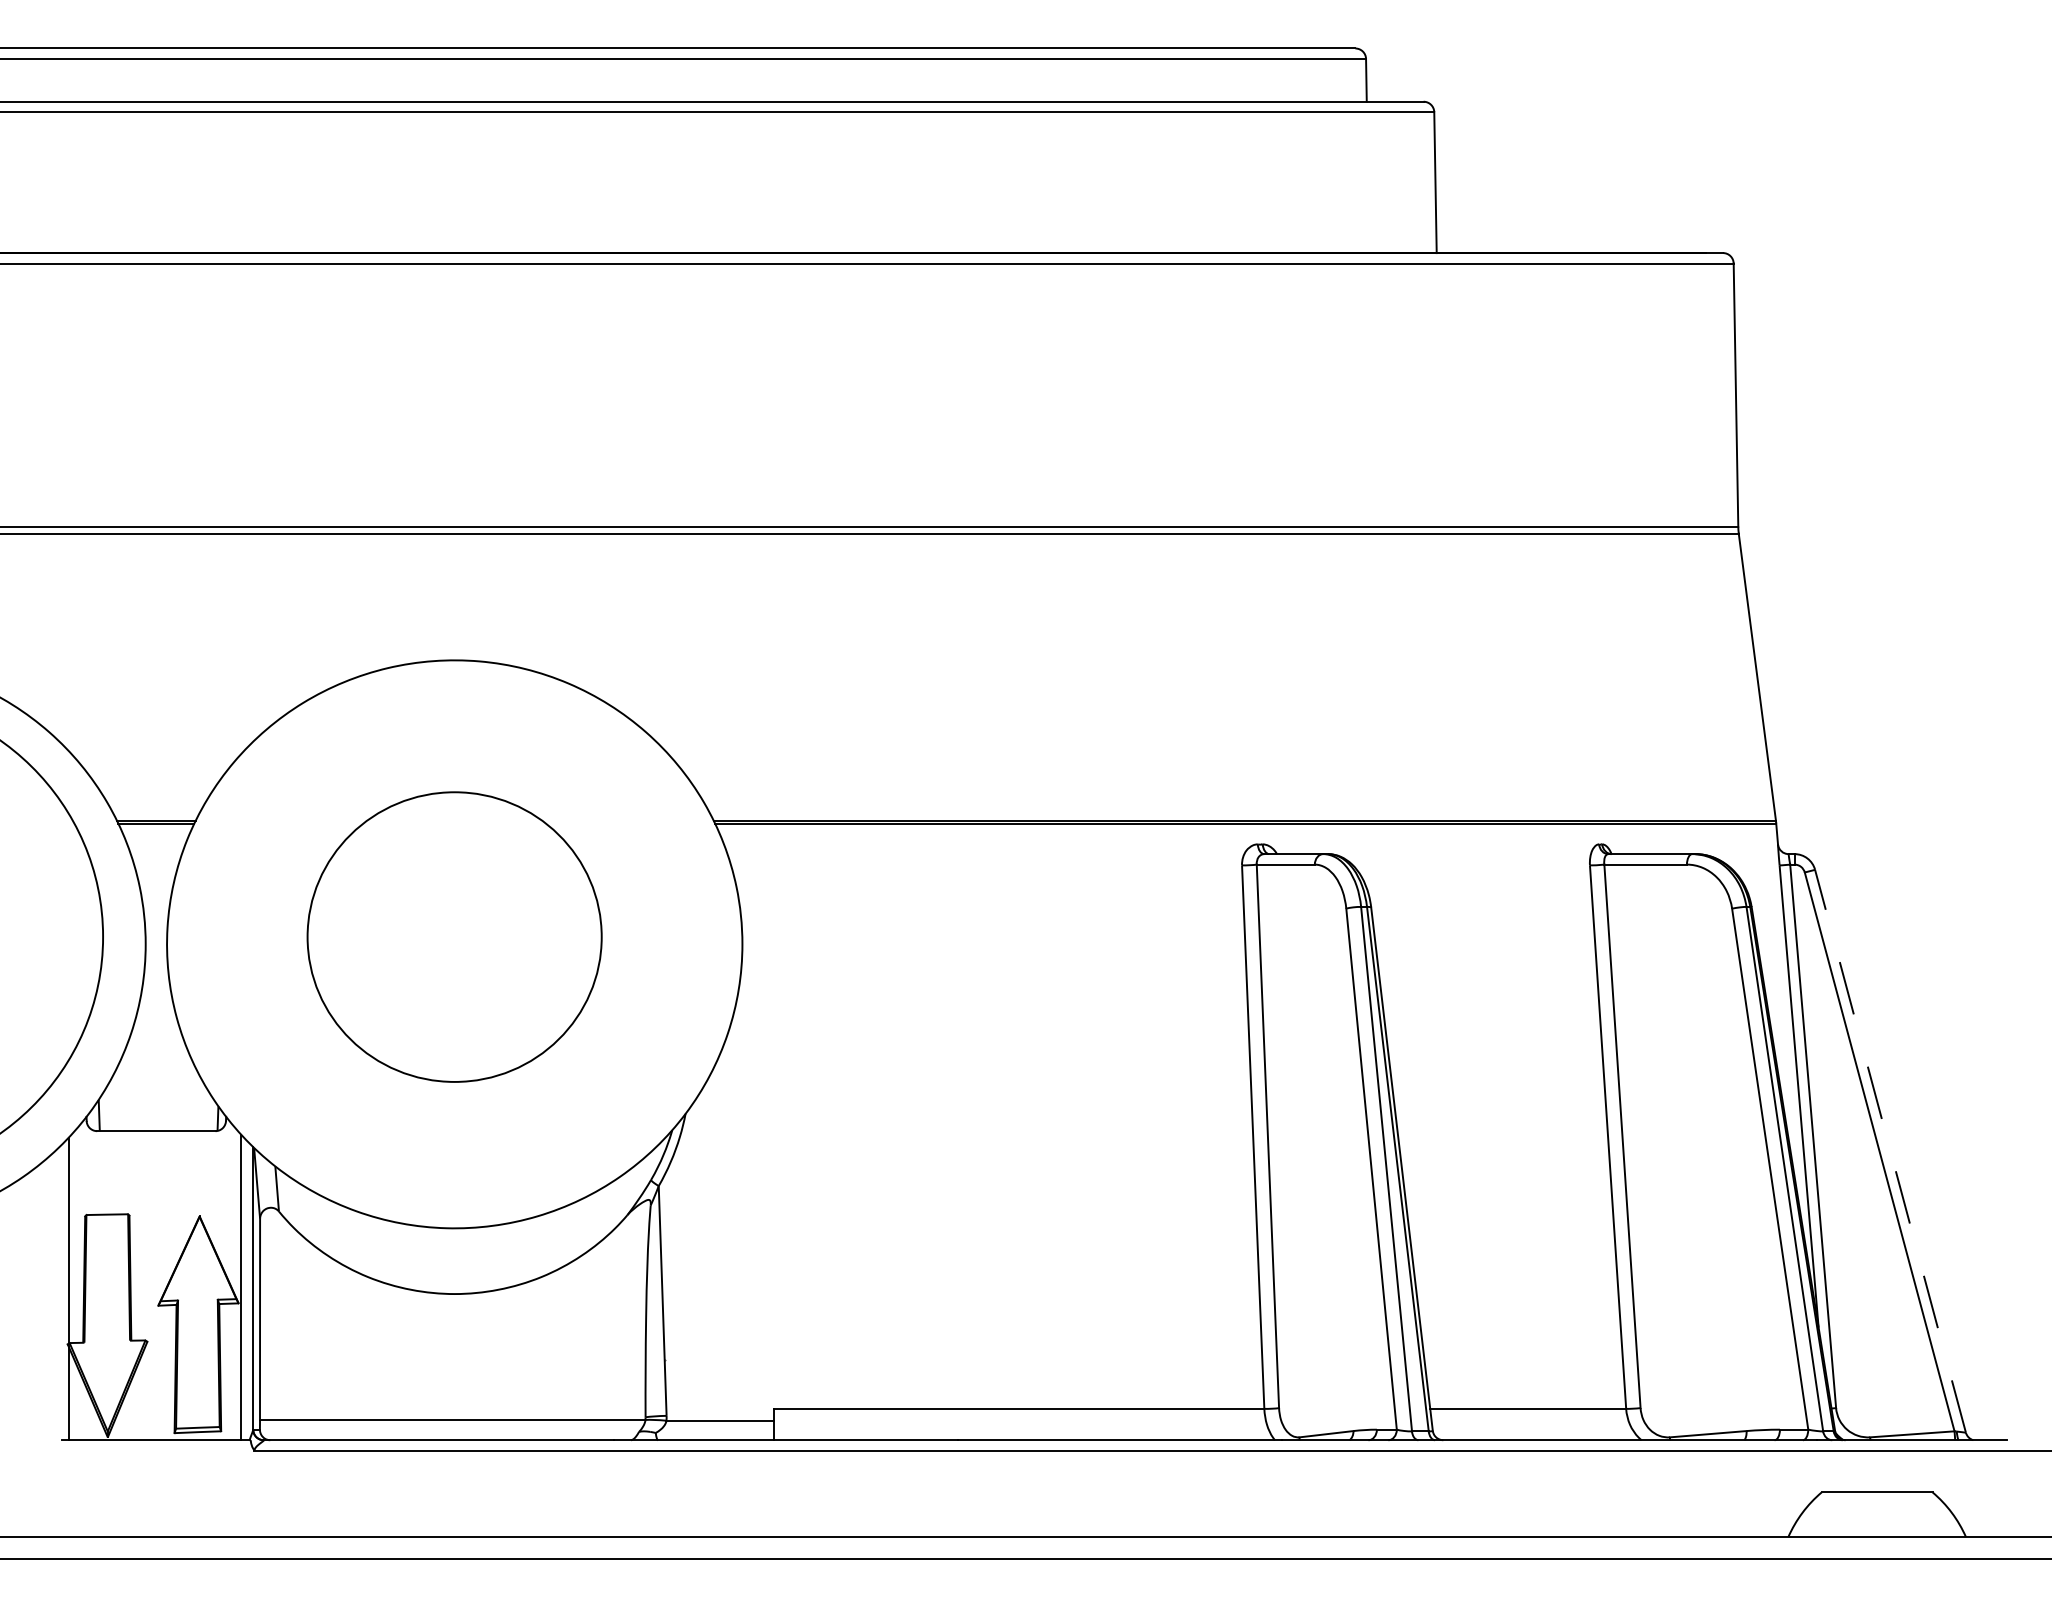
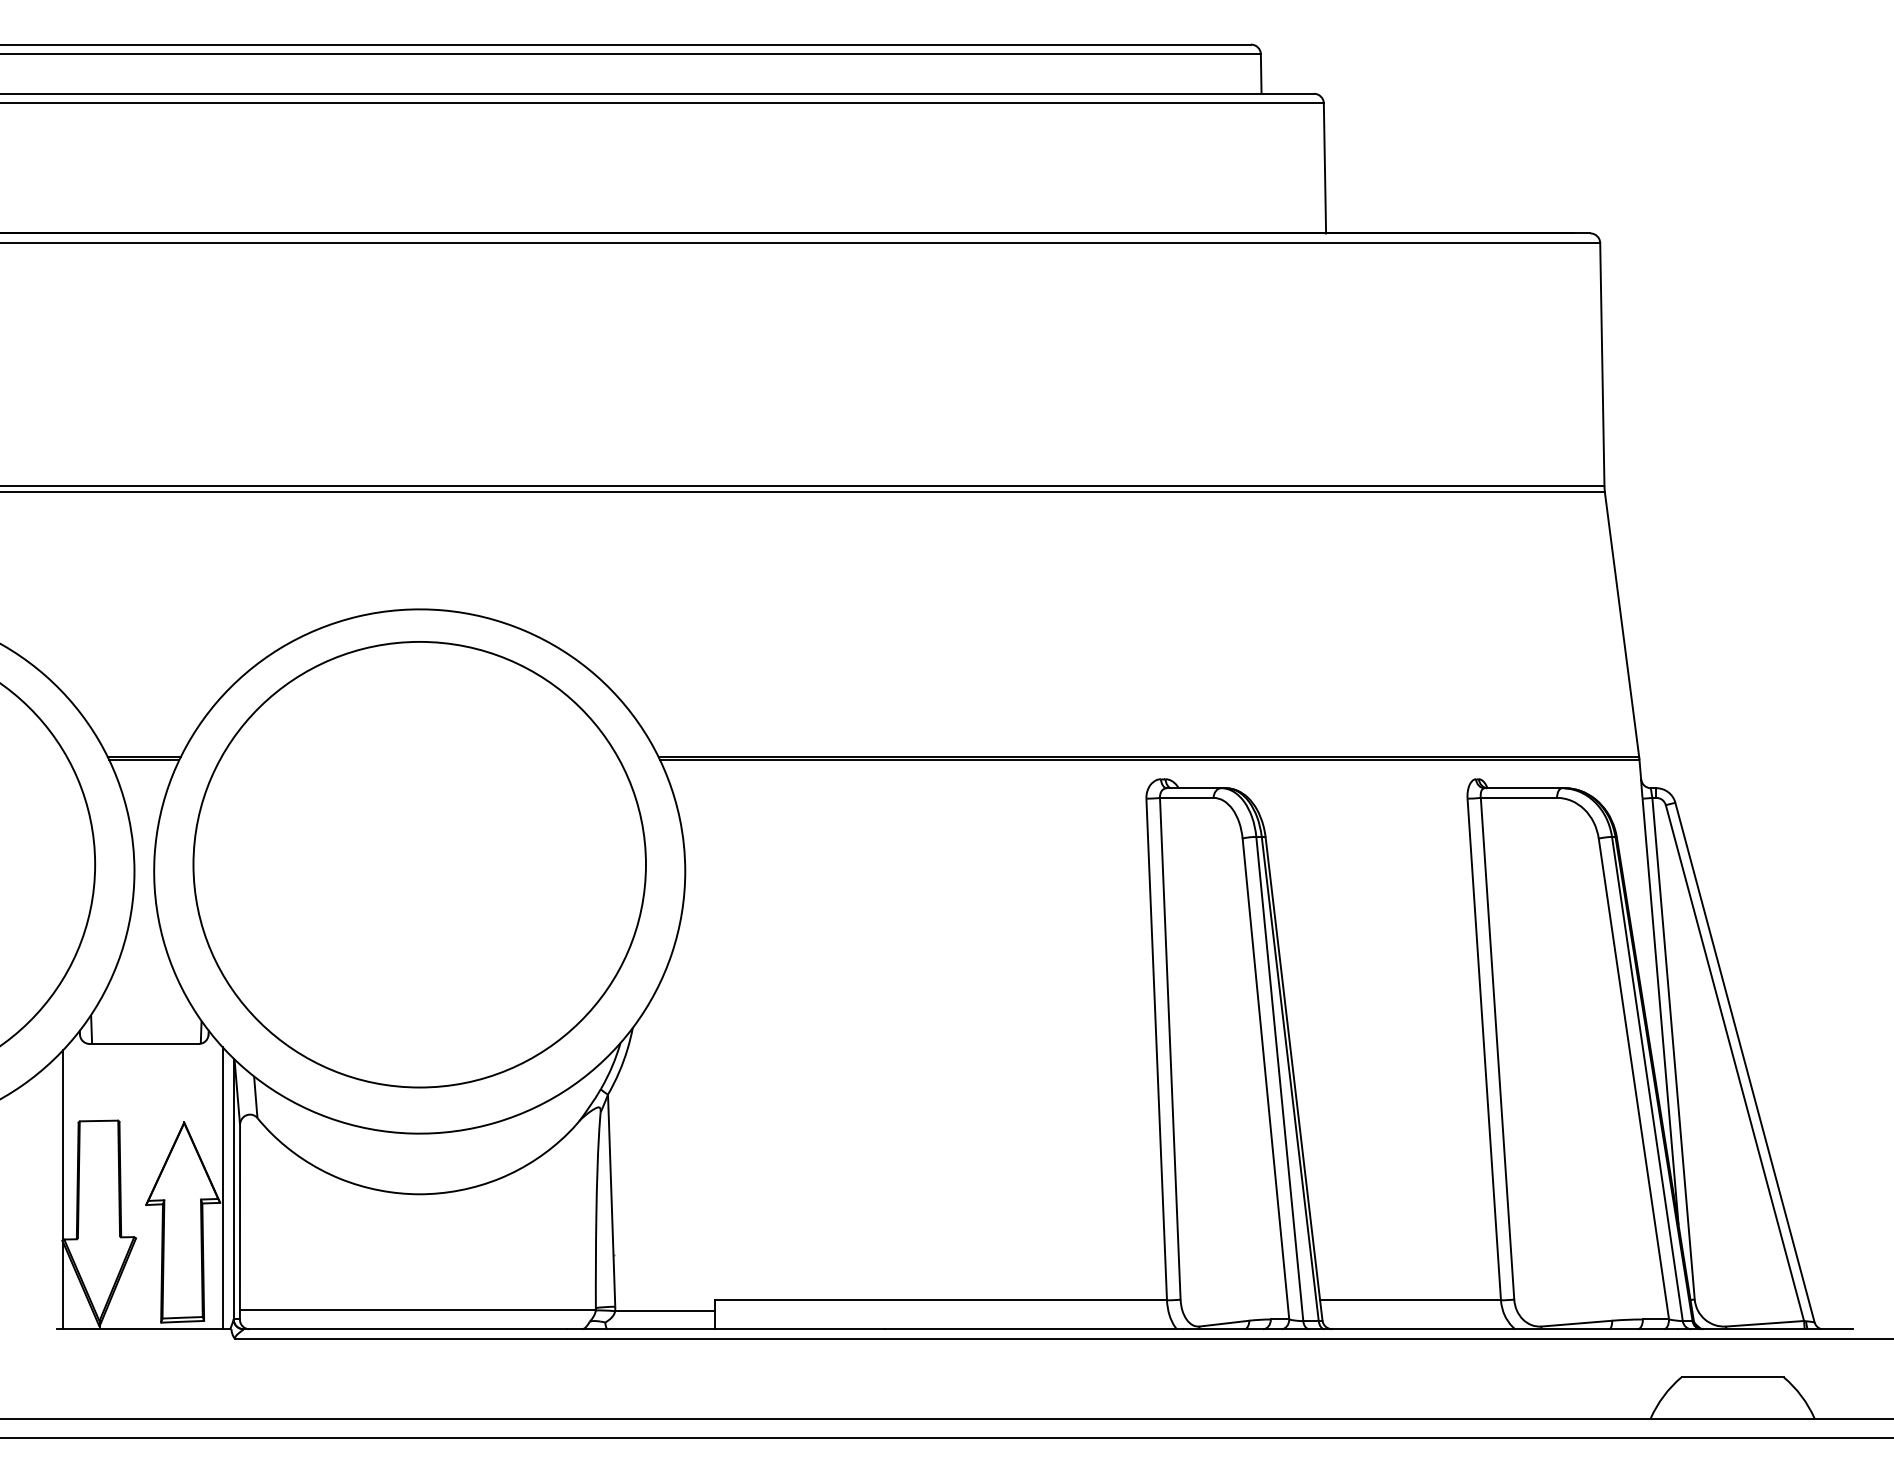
part: (454, 936) -> (419, 864), size x1.67
line: (1890, 1151) -> (1744, 1062), dashed -> solid

